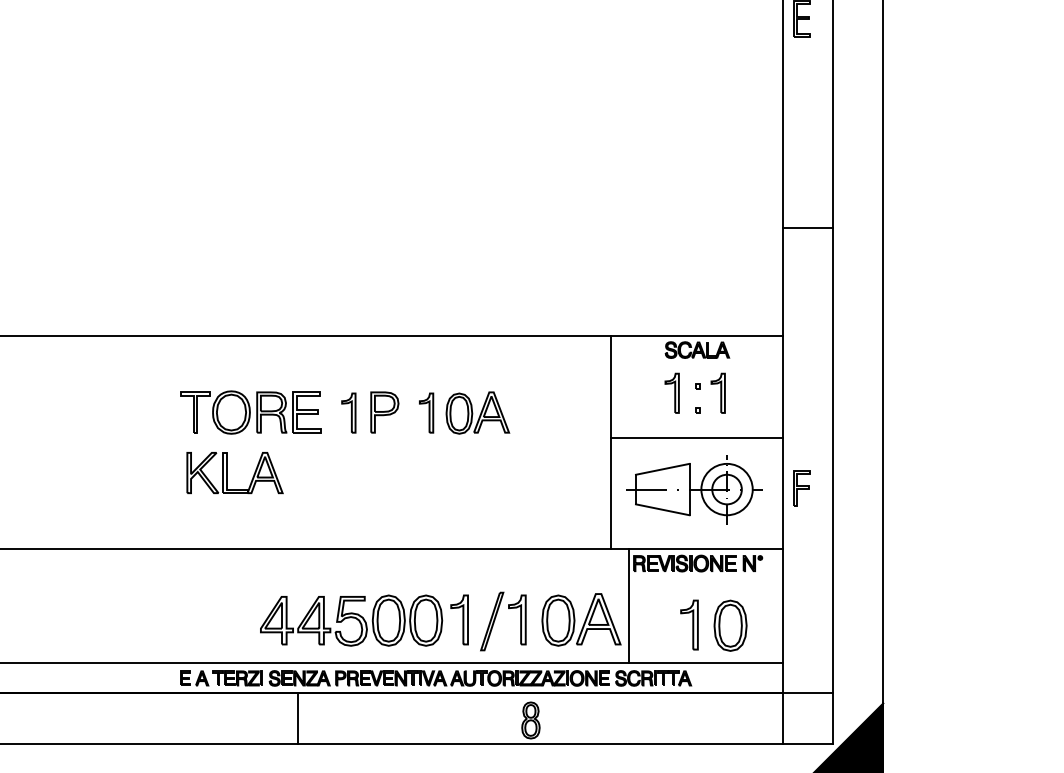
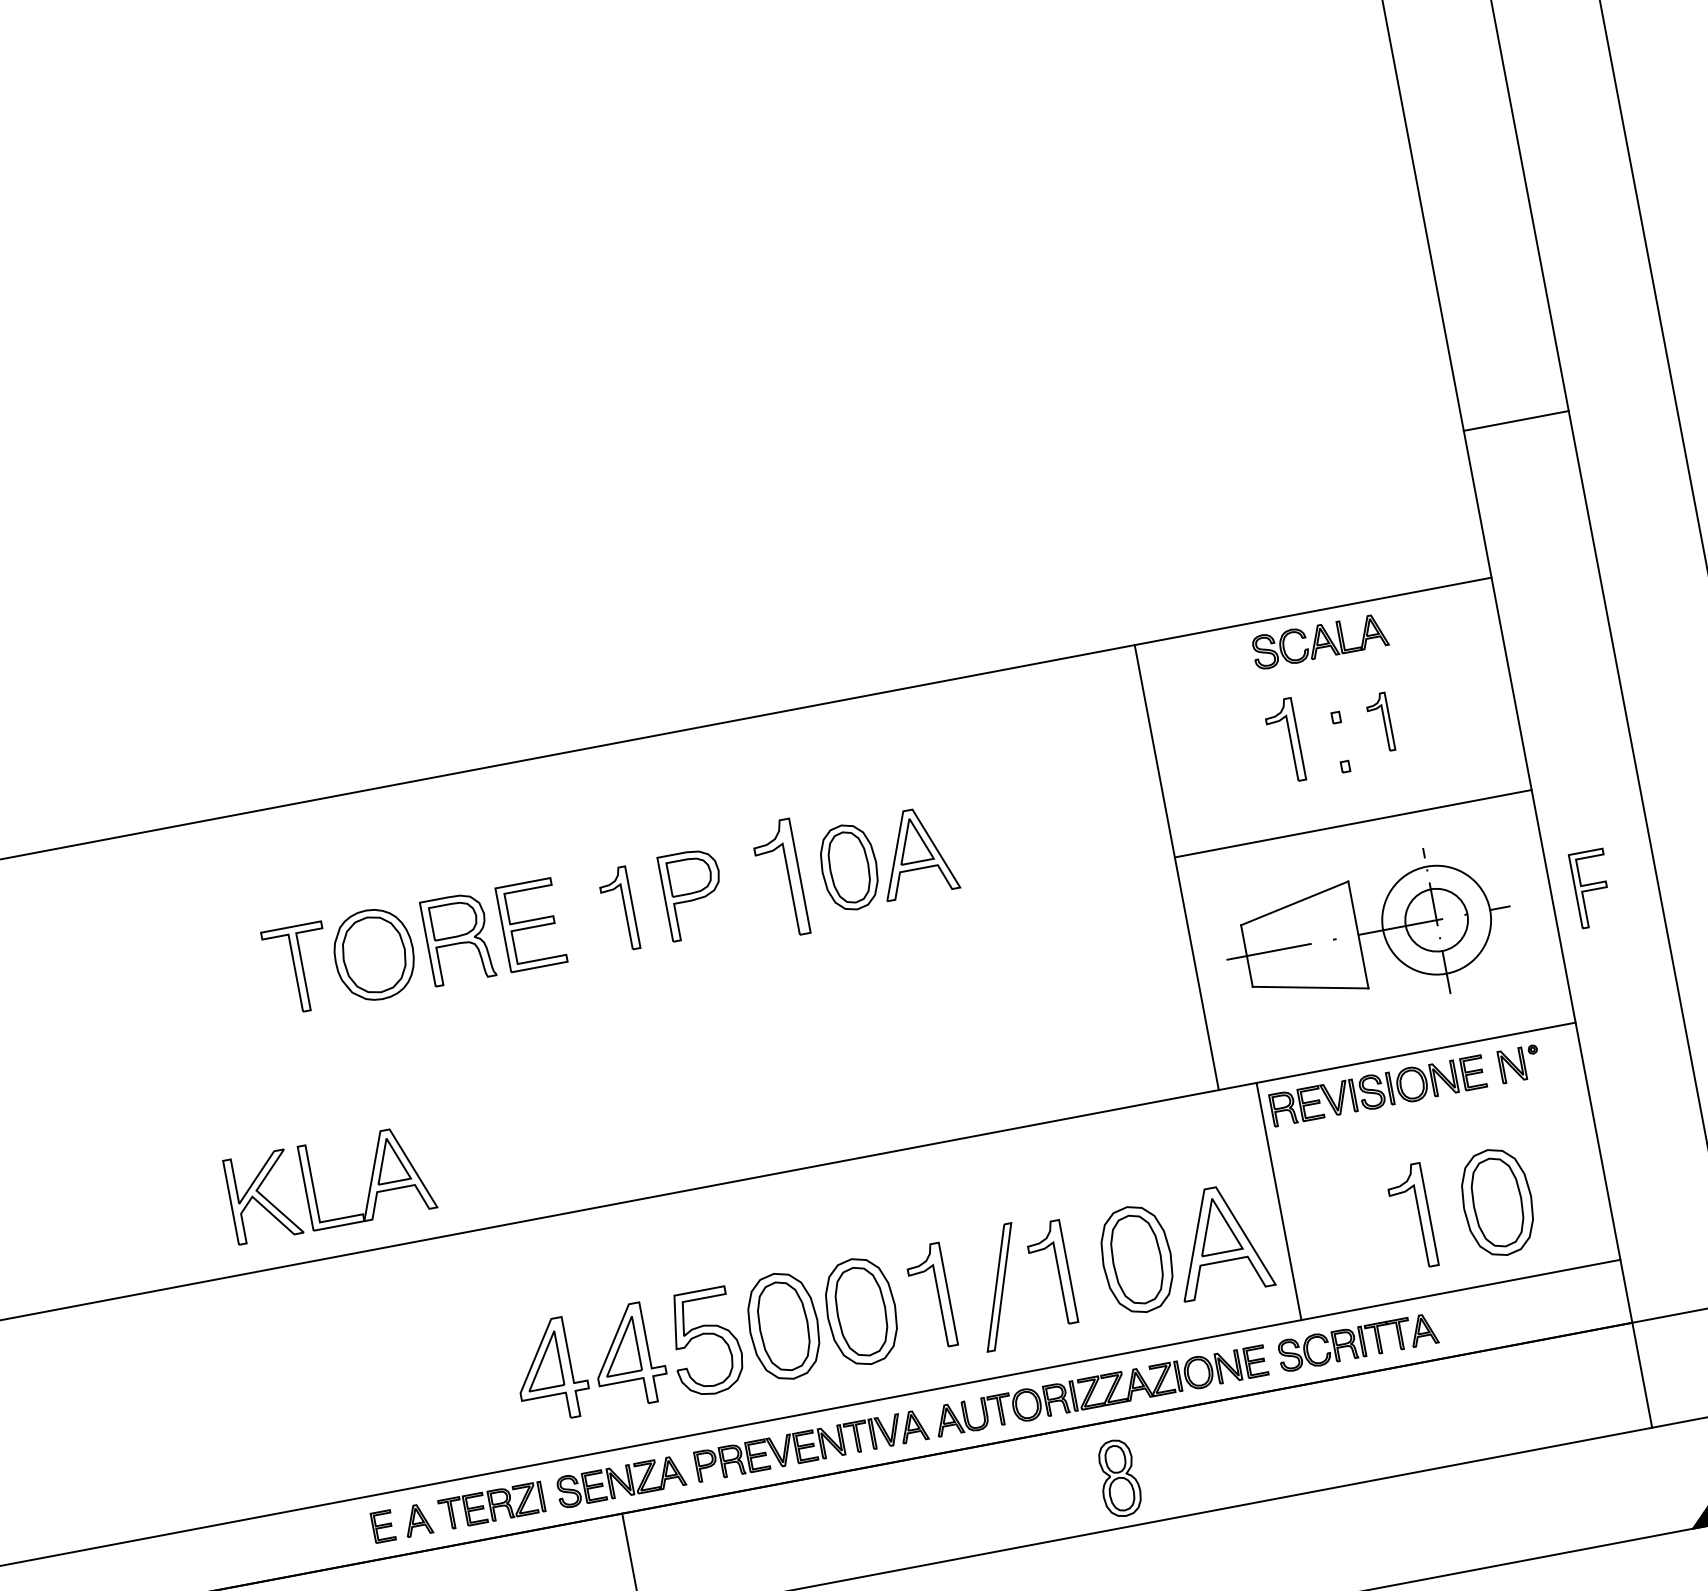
line: (807, 228) -> (1516, 421), moved
part: (717, 392) -> (1378, 721), size x0.7
part: (426, 412) -> (780, 877), size x1.4
part: (227, 473) -> (314, 1188), moved

